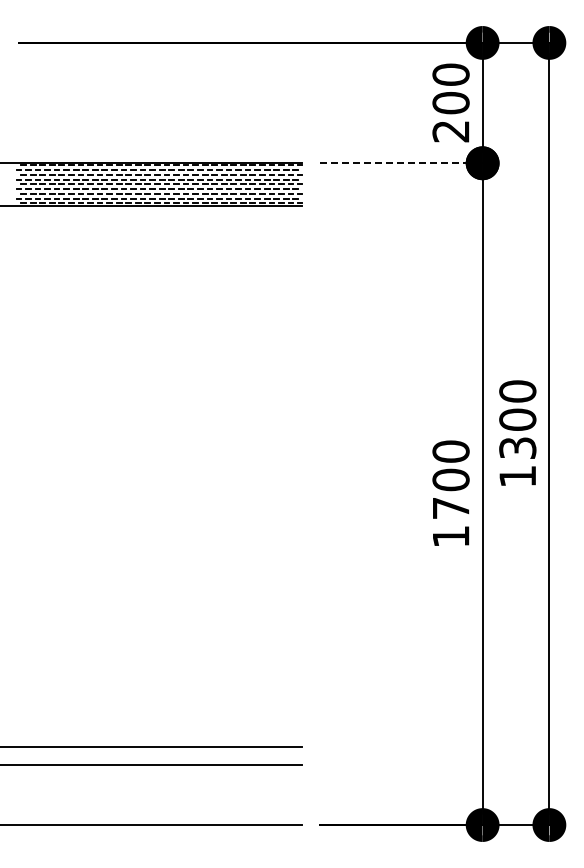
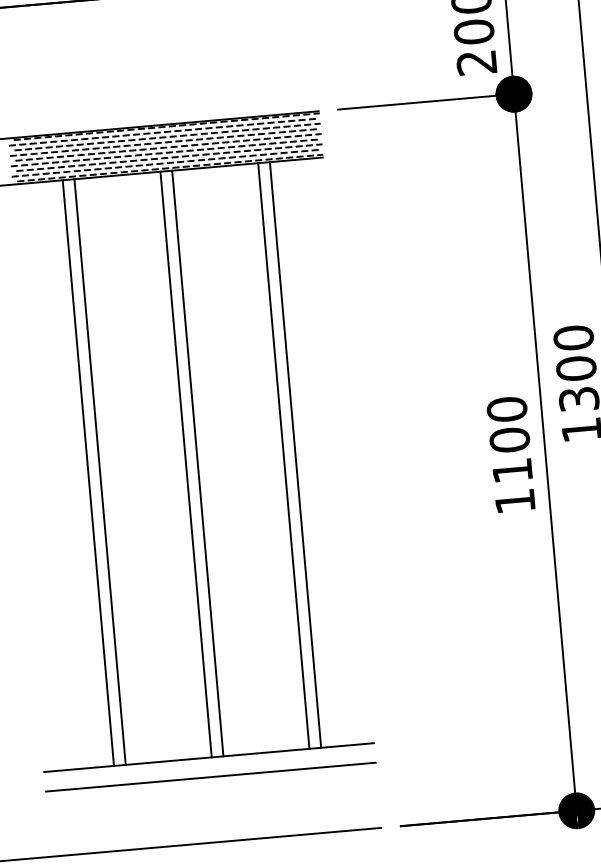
line: (401, 163) -> (426, 102), dashed -> solid
line: (62, 476) -> (88, 473), added
line: (73, 476) -> (100, 472), added
line: (152, 476) -> (186, 464), added
line: (163, 476) -> (198, 463), added
line: (242, 476) -> (283, 456), added
line: (253, 476) -> (295, 455), added
text: (451, 508) -> (512, 470), 1700 -> 1100

